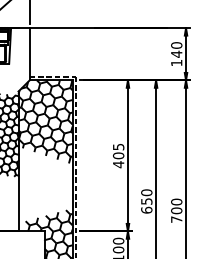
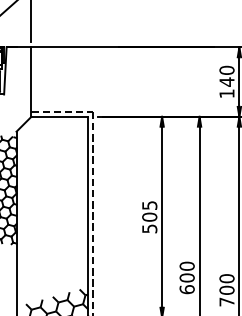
hatch: (45, 121) -> (52, 171), removed
text: (118, 164) -> (149, 228), 405 -> 505
text: (146, 201) -> (186, 277), 650 -> 600

